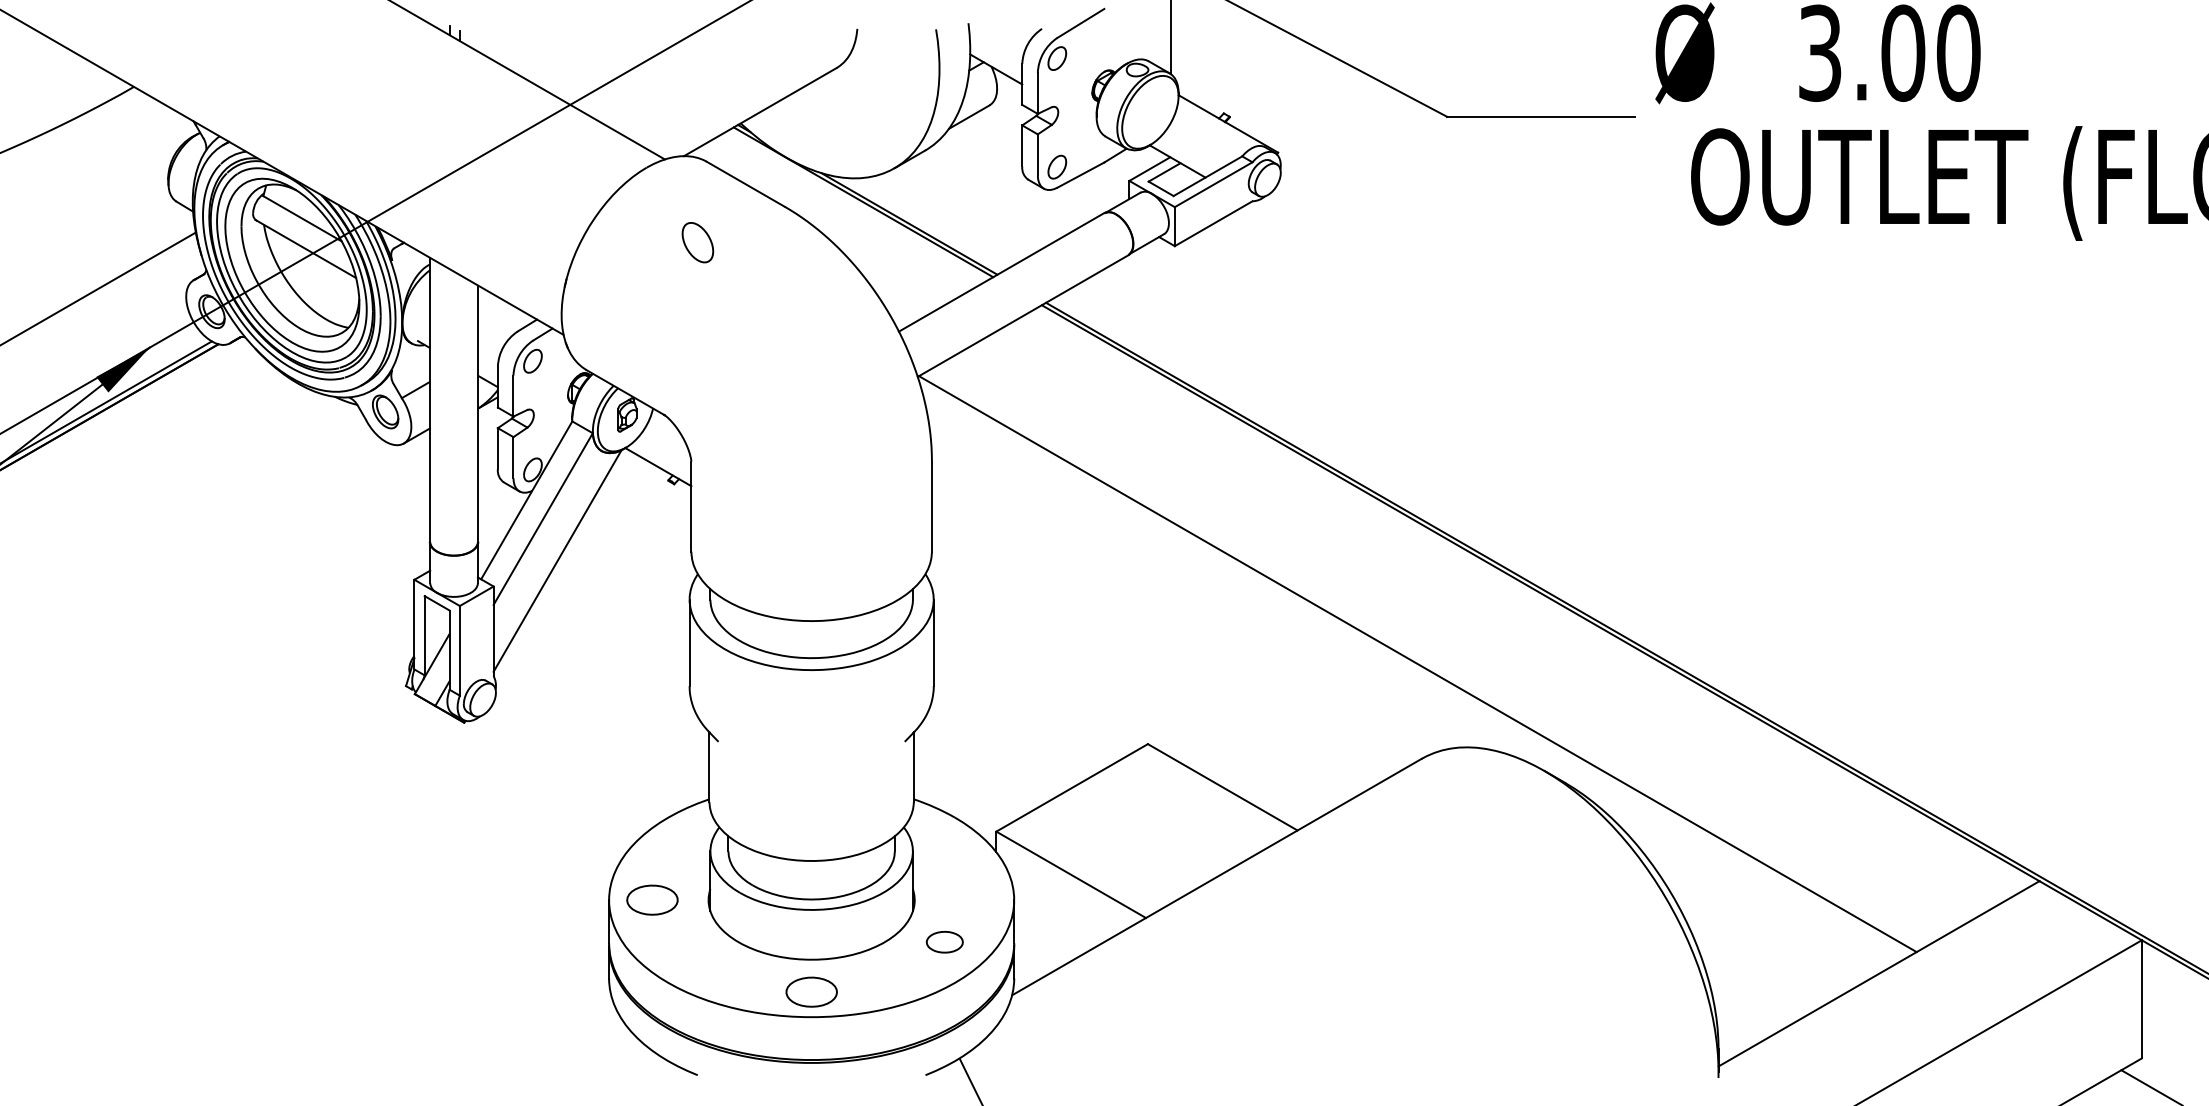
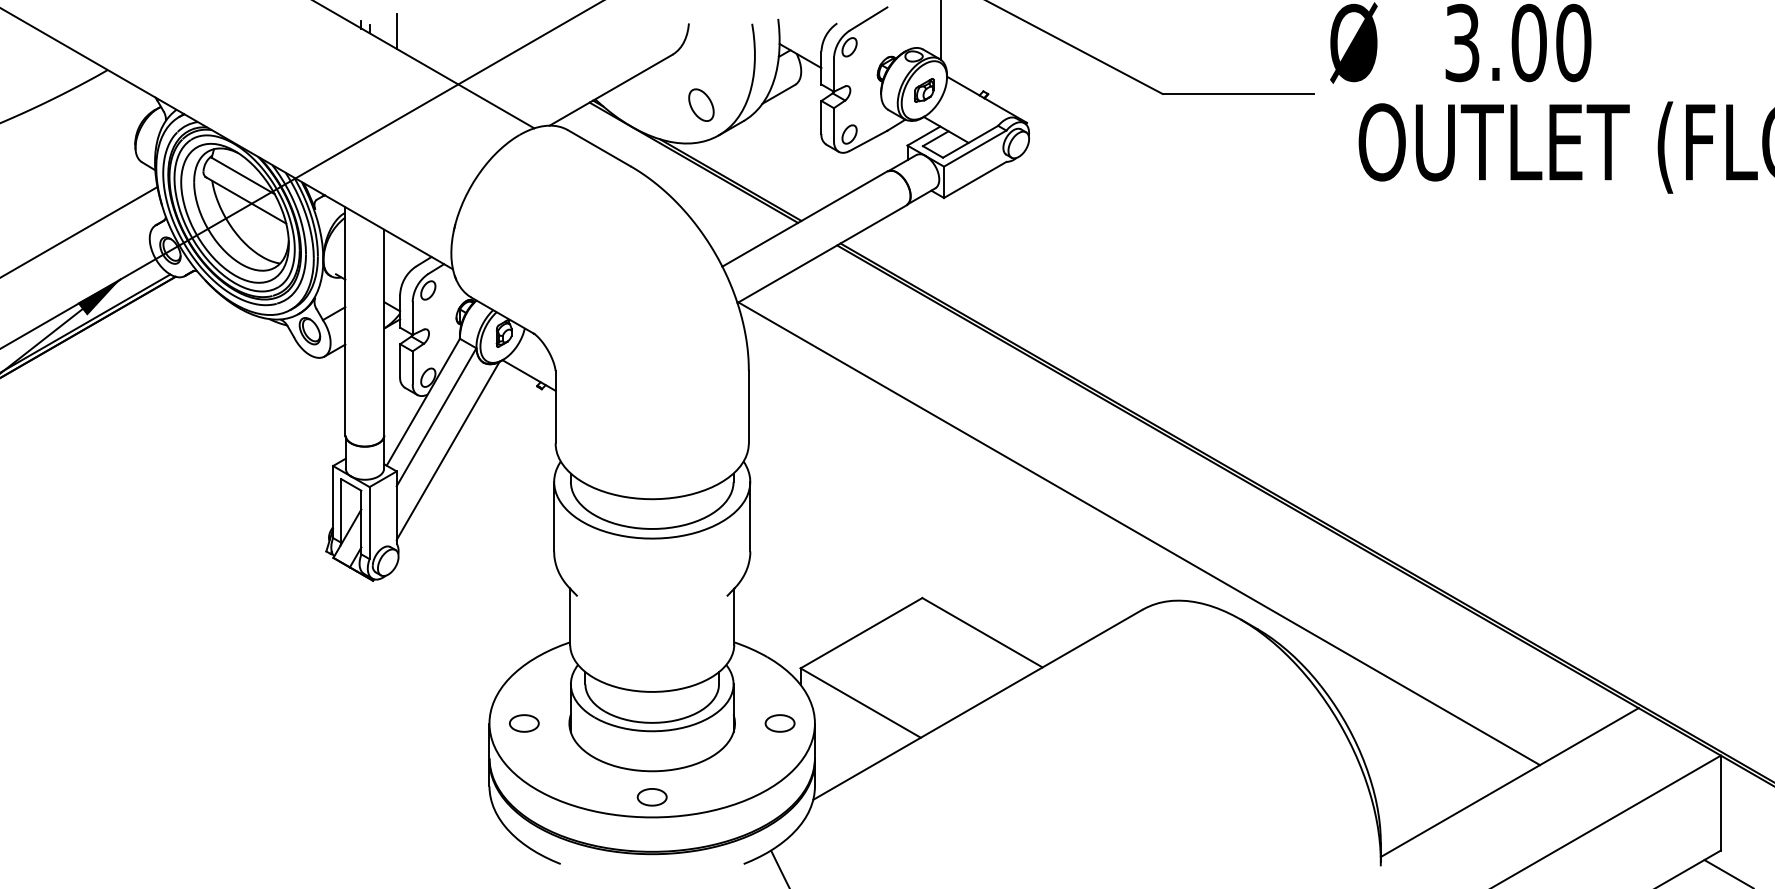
line: (493, 38) -> (396, 31), added
part: (1149, 112) -> (923, 90), added
part: (697, 242) -> (701, 105), moved
part: (652, 900) -> (524, 723), size x0.71
part: (944, 941) -> (779, 722), moved
part: (811, 991) -> (652, 796), size x0.71

